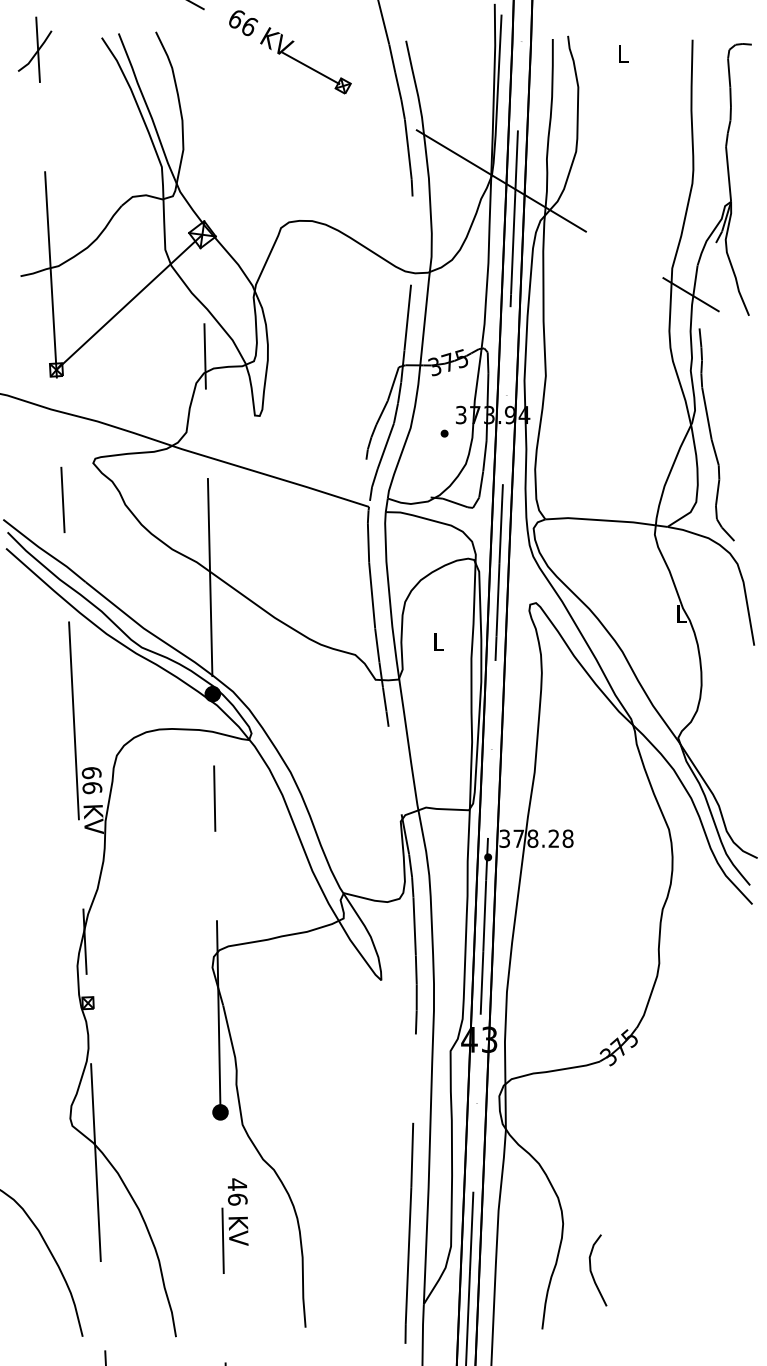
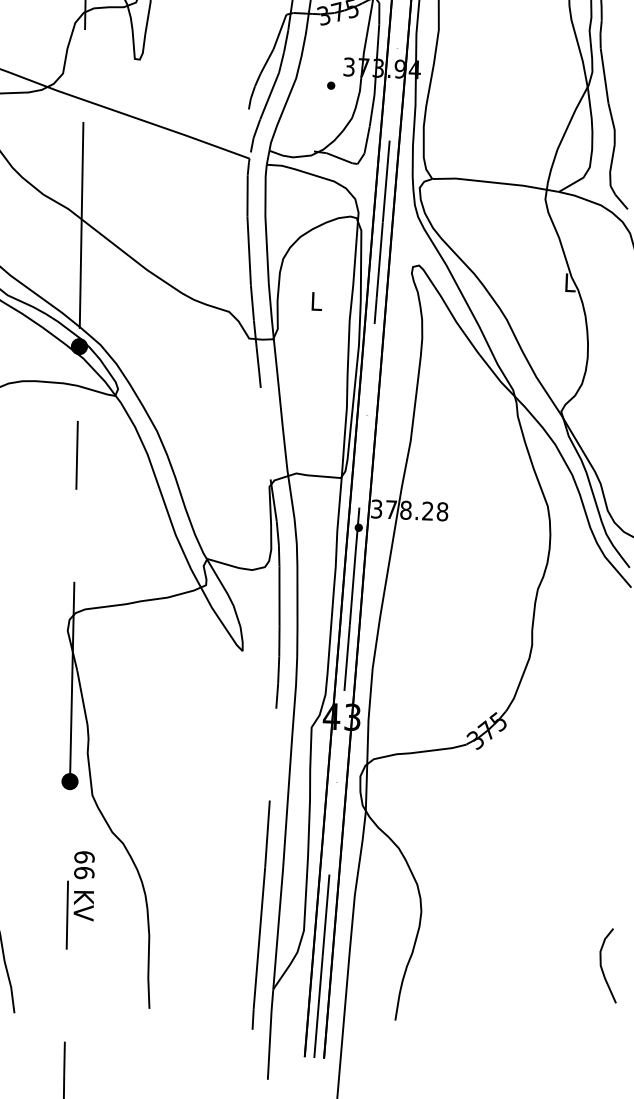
text: (237, 1184) -> (84, 857), 46 -> 66
curve: (592, 1272) -> (602, 967), moved

